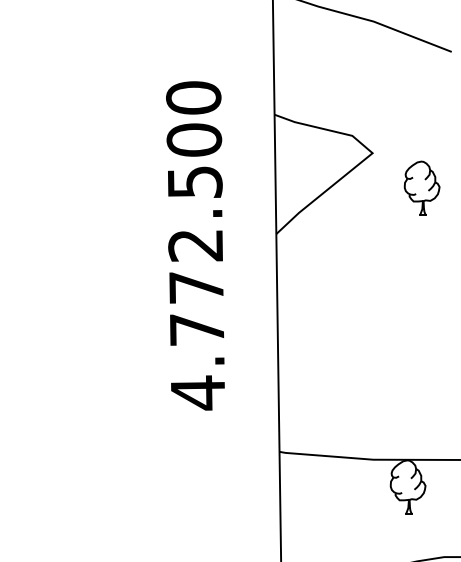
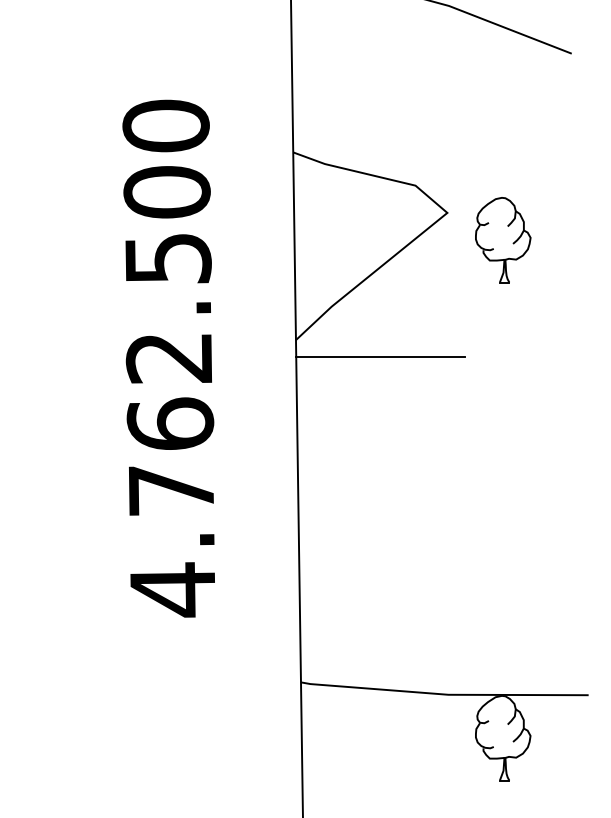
part: (421, 187) -> (502, 238), moved
line: (329, 245) -> (379, 358), added
text: (196, 286) -> (170, 422), 4.772.500 -> 4.762.500

